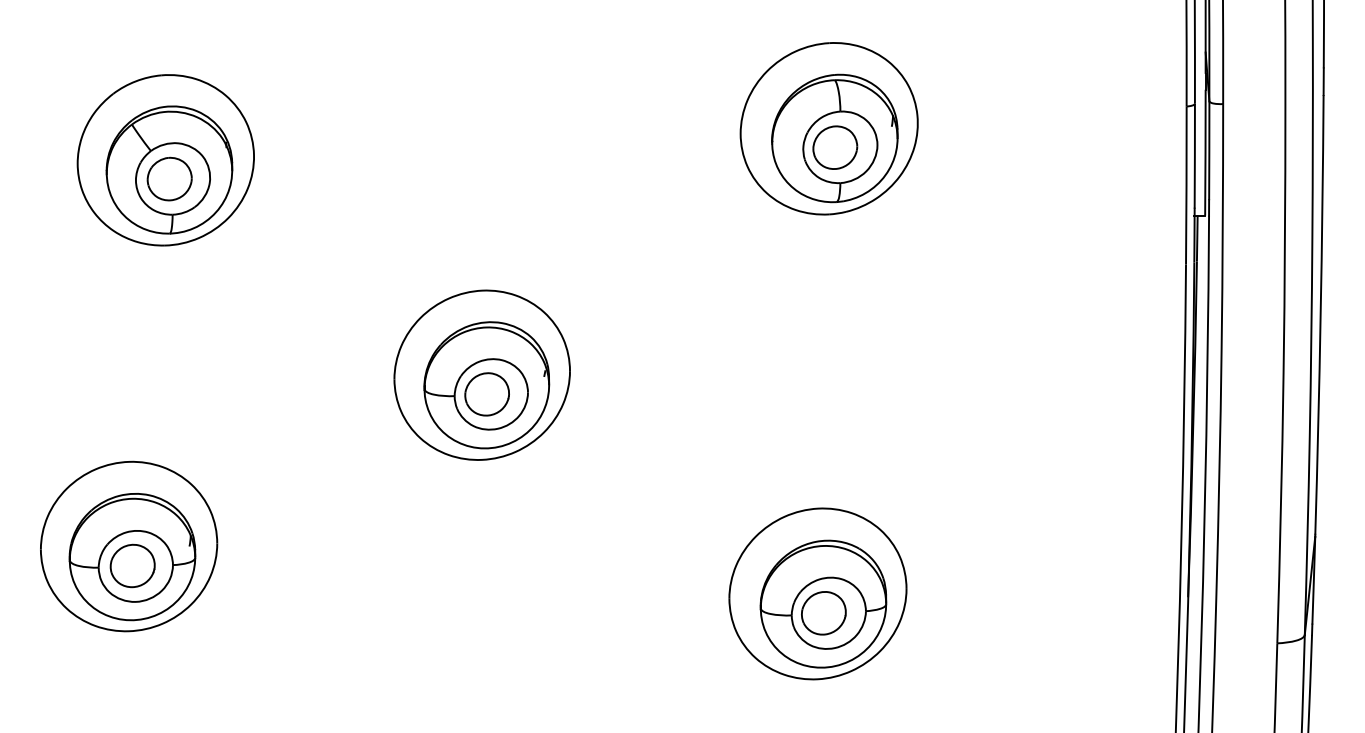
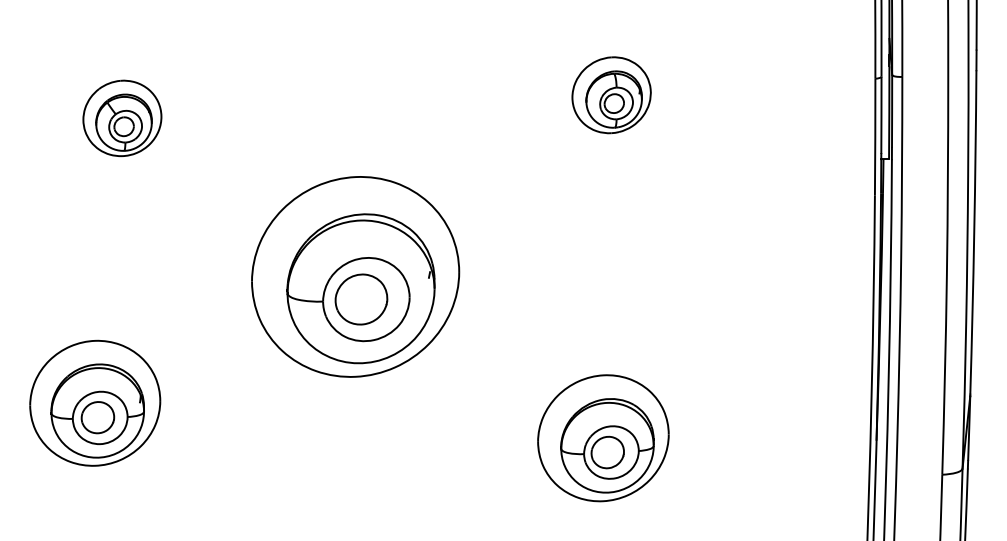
part: (828, 129) -> (611, 95), size x0.6
part: (166, 160) -> (122, 118), size x0.6
part: (481, 374) -> (355, 276), size x1.6

